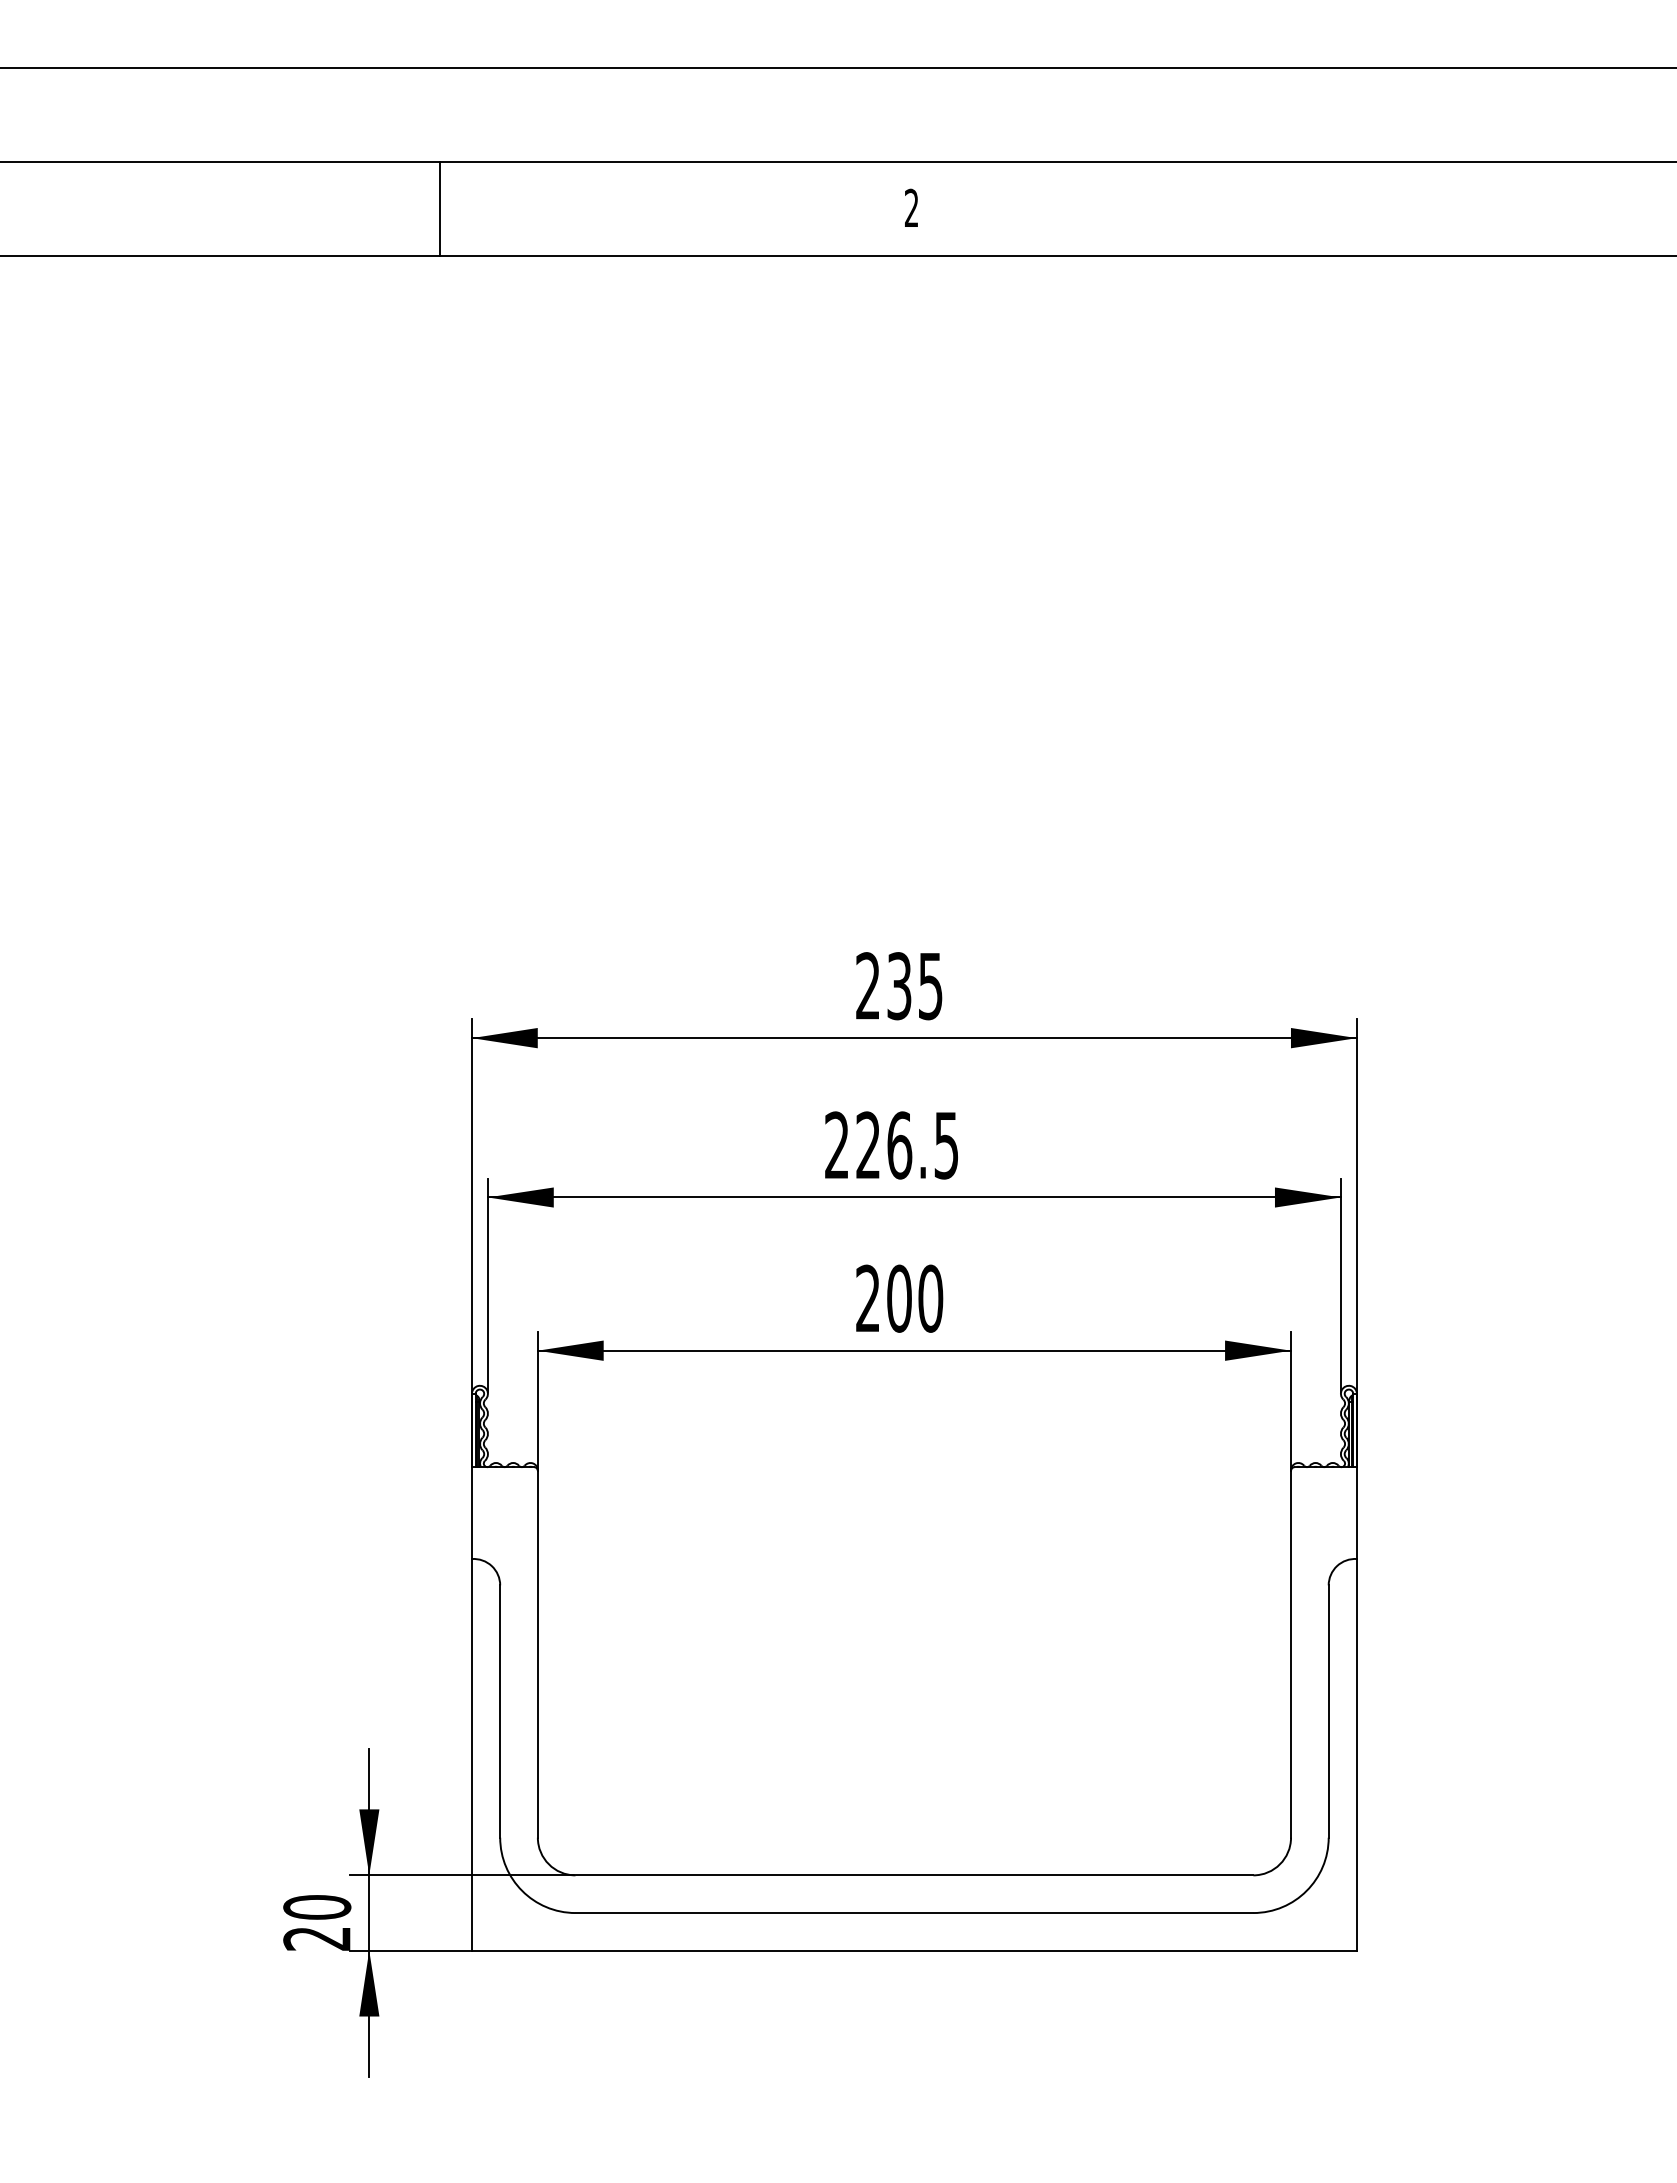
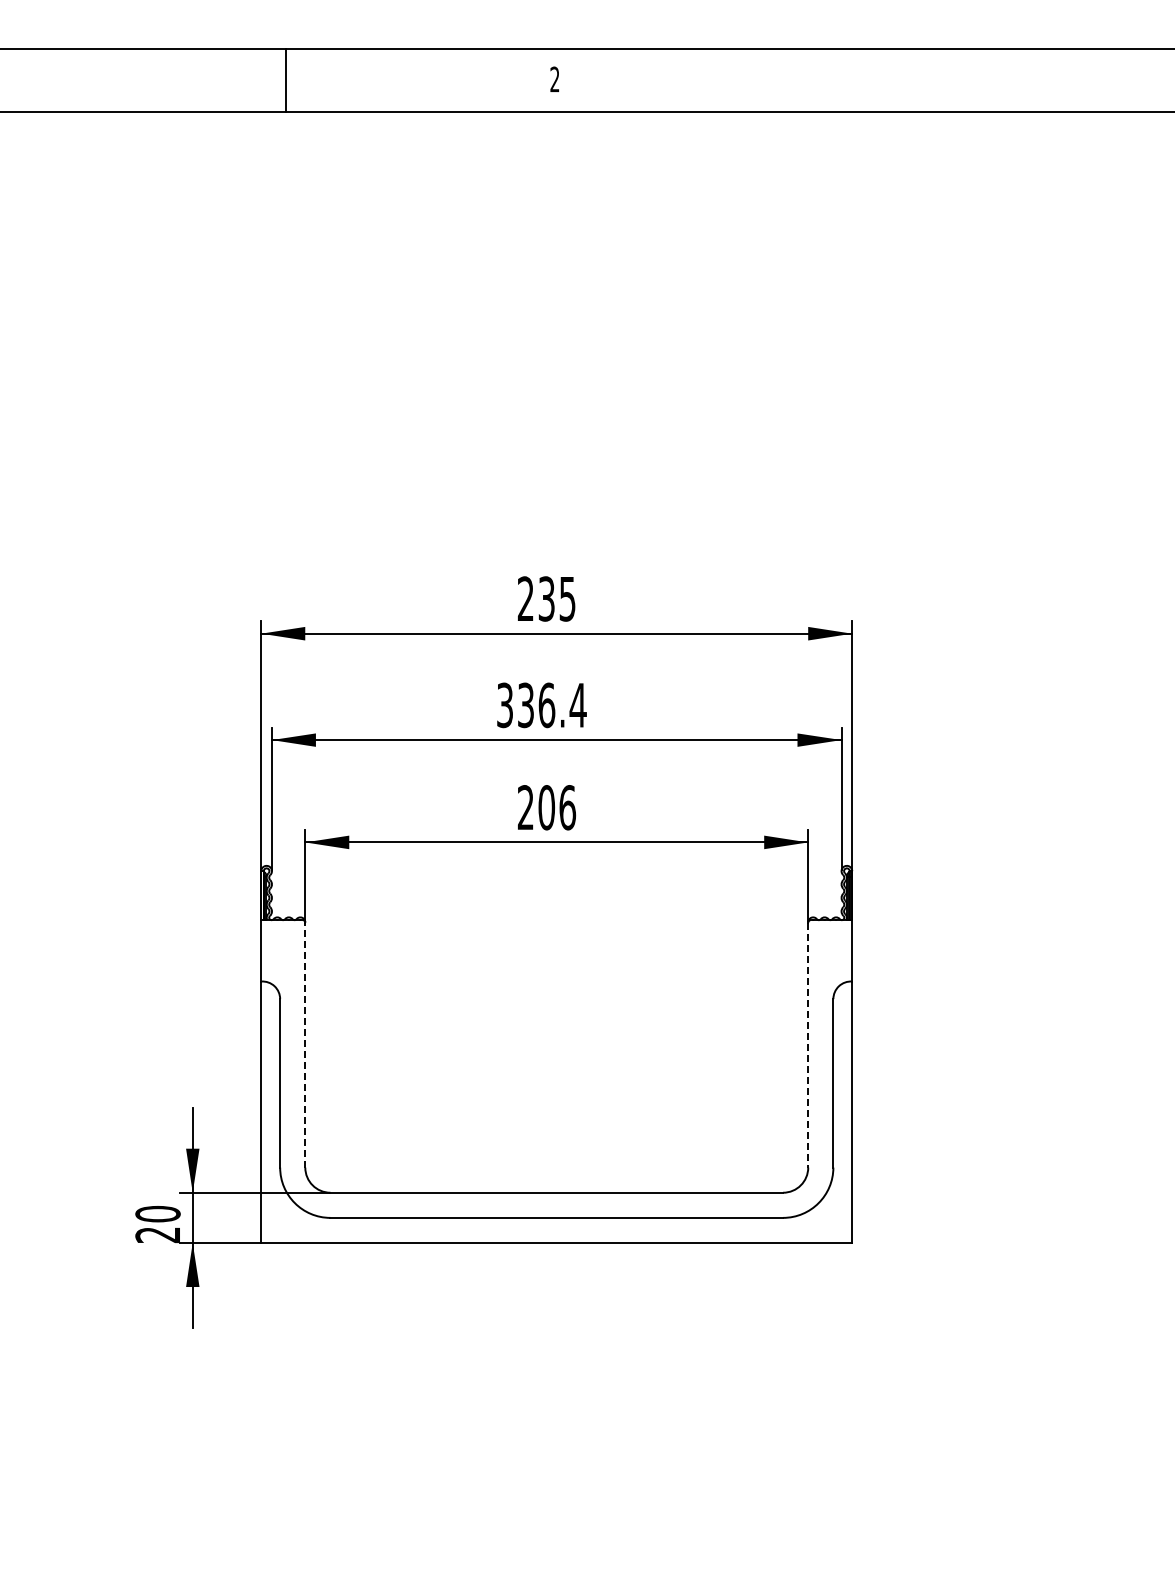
line: (440, 208) -> (286, 79), moved
text: (891, 1145) -> (541, 705), 226.5 -> 336.4
text: (930, 1298) -> (567, 807), 200 -> 206
line: (538, 1653) -> (305, 1044), solid -> dashed
line: (1291, 1654) -> (808, 1045), solid -> dashed

